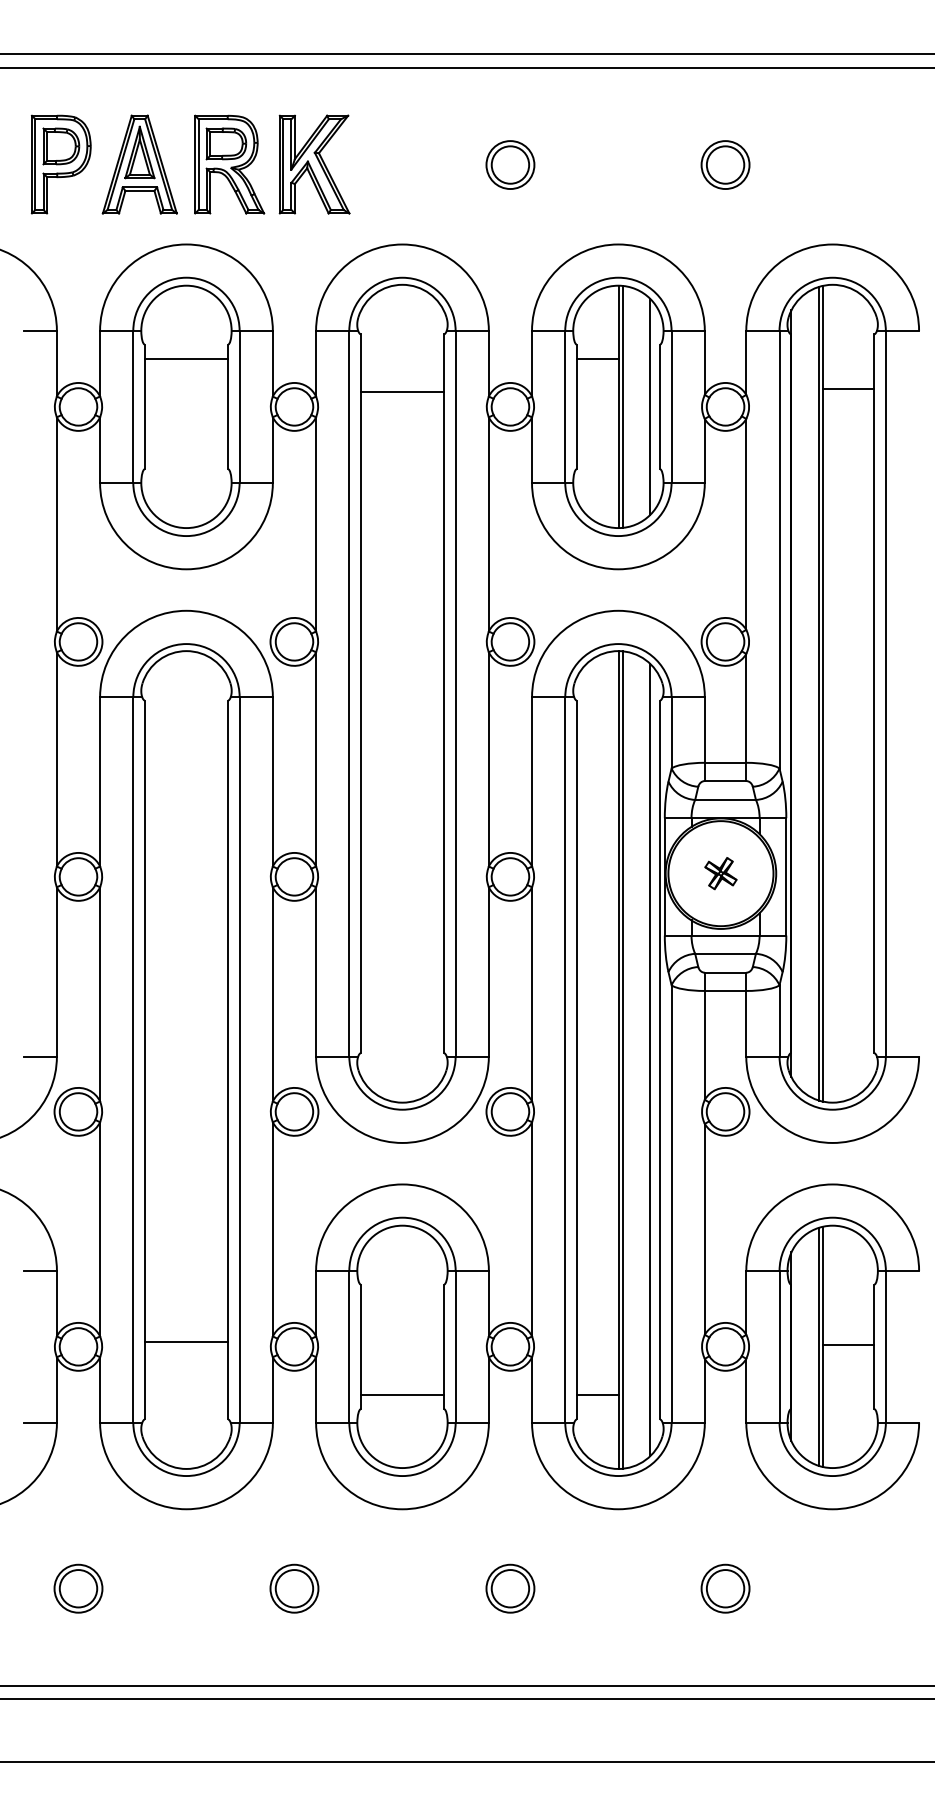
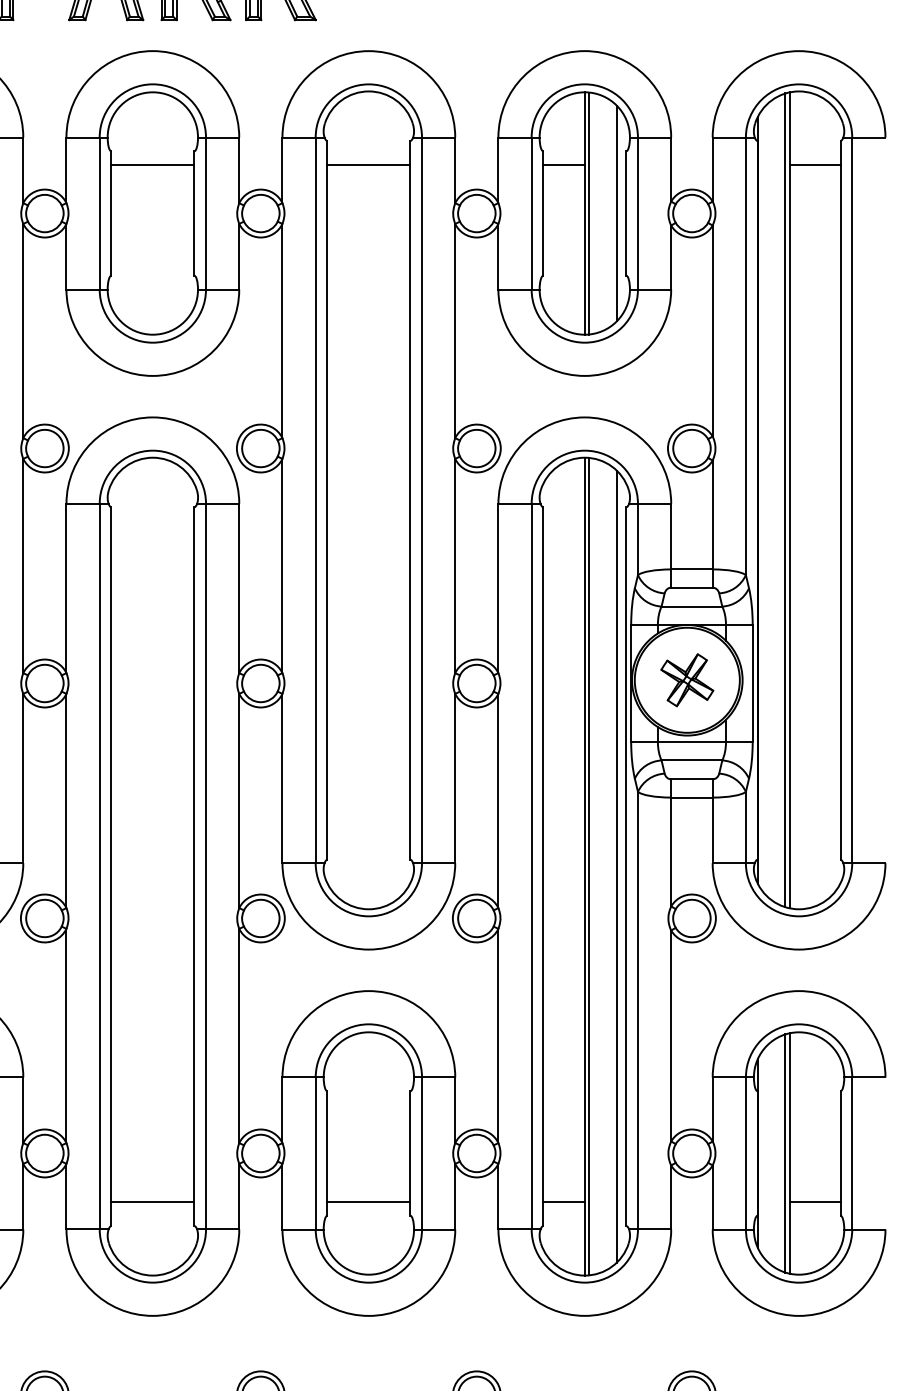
line: (848, 388) -> (814, 165), moved
line: (402, 391) -> (368, 165), moved
part: (720, 873) -> (686, 680), size x1.67
line: (186, 1342) -> (152, 1202), moved
line: (848, 1345) -> (814, 1202), moved

